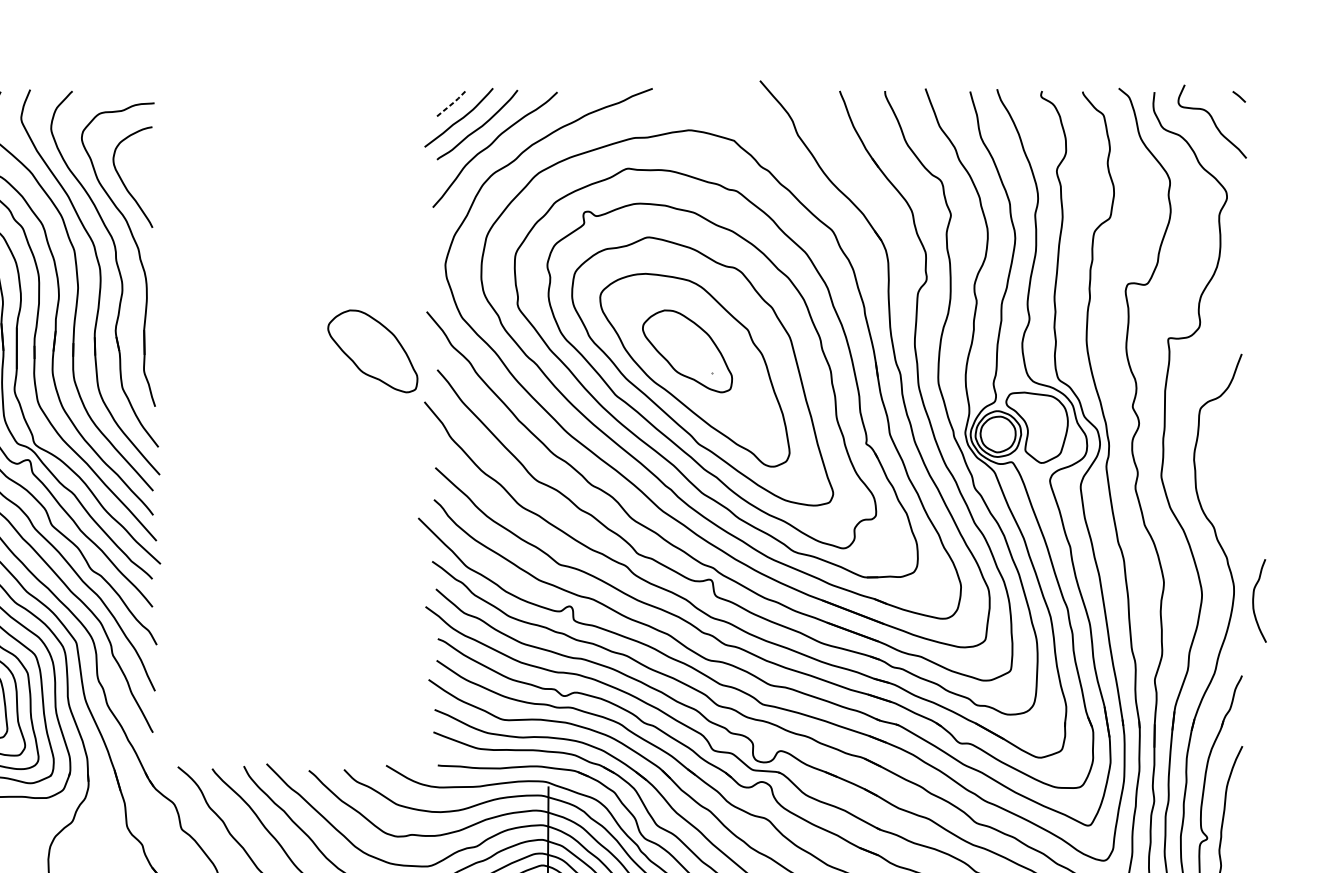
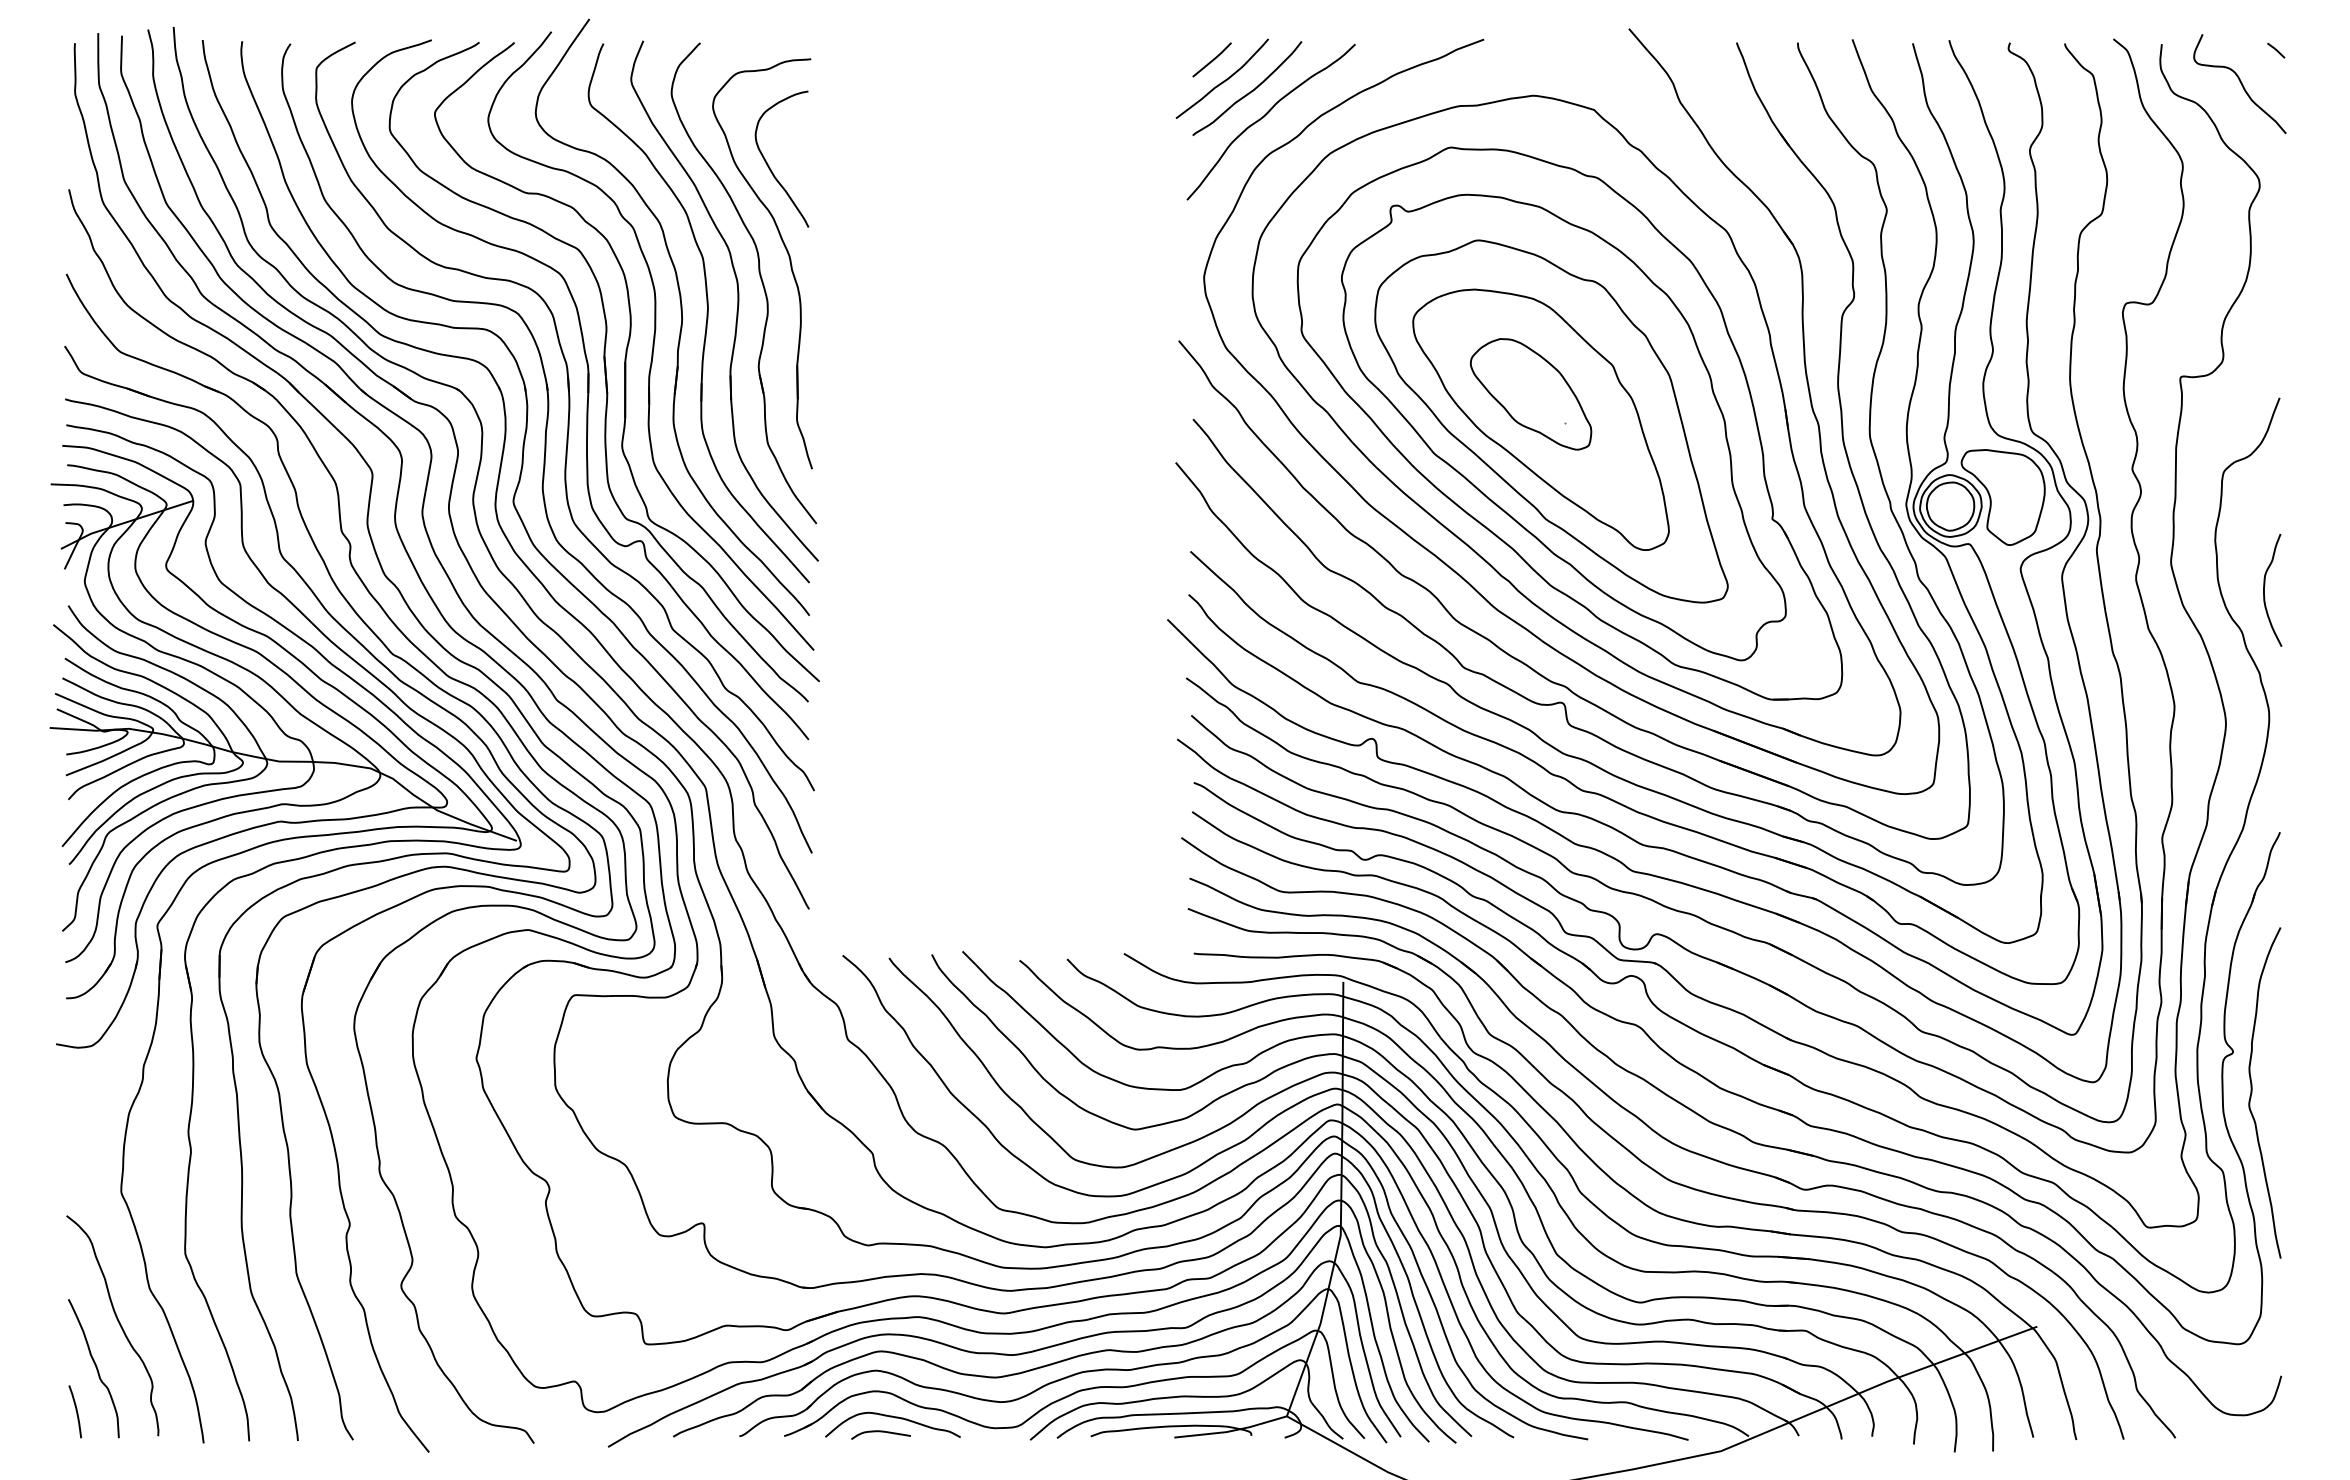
line: (452, 103) -> (1213, 59), dashed -> solid
part: (372, 351) -> (1105, 394), removed
curve: (1253, 601) -> (2264, 590), moved

